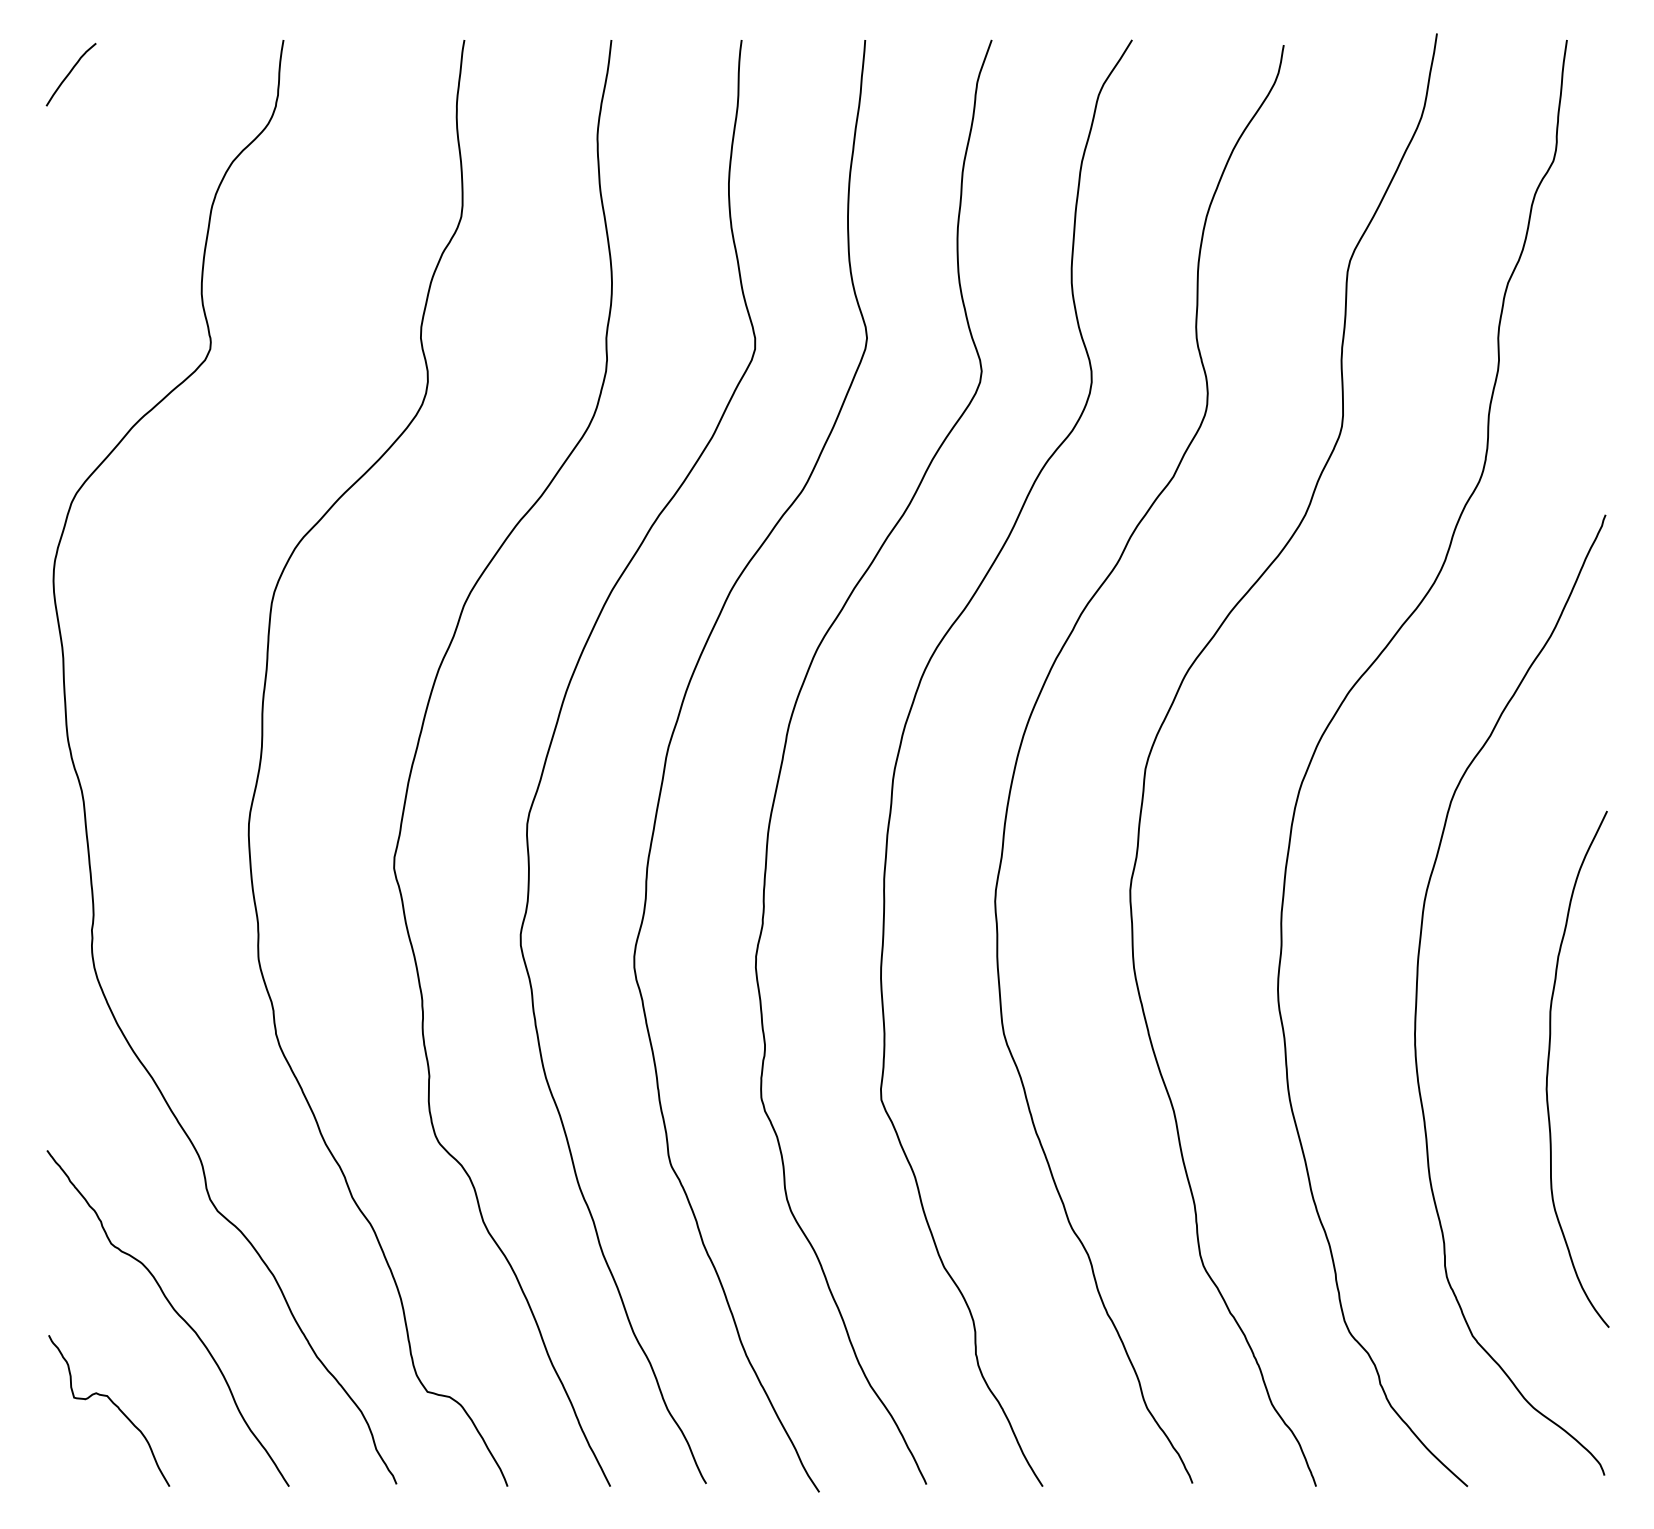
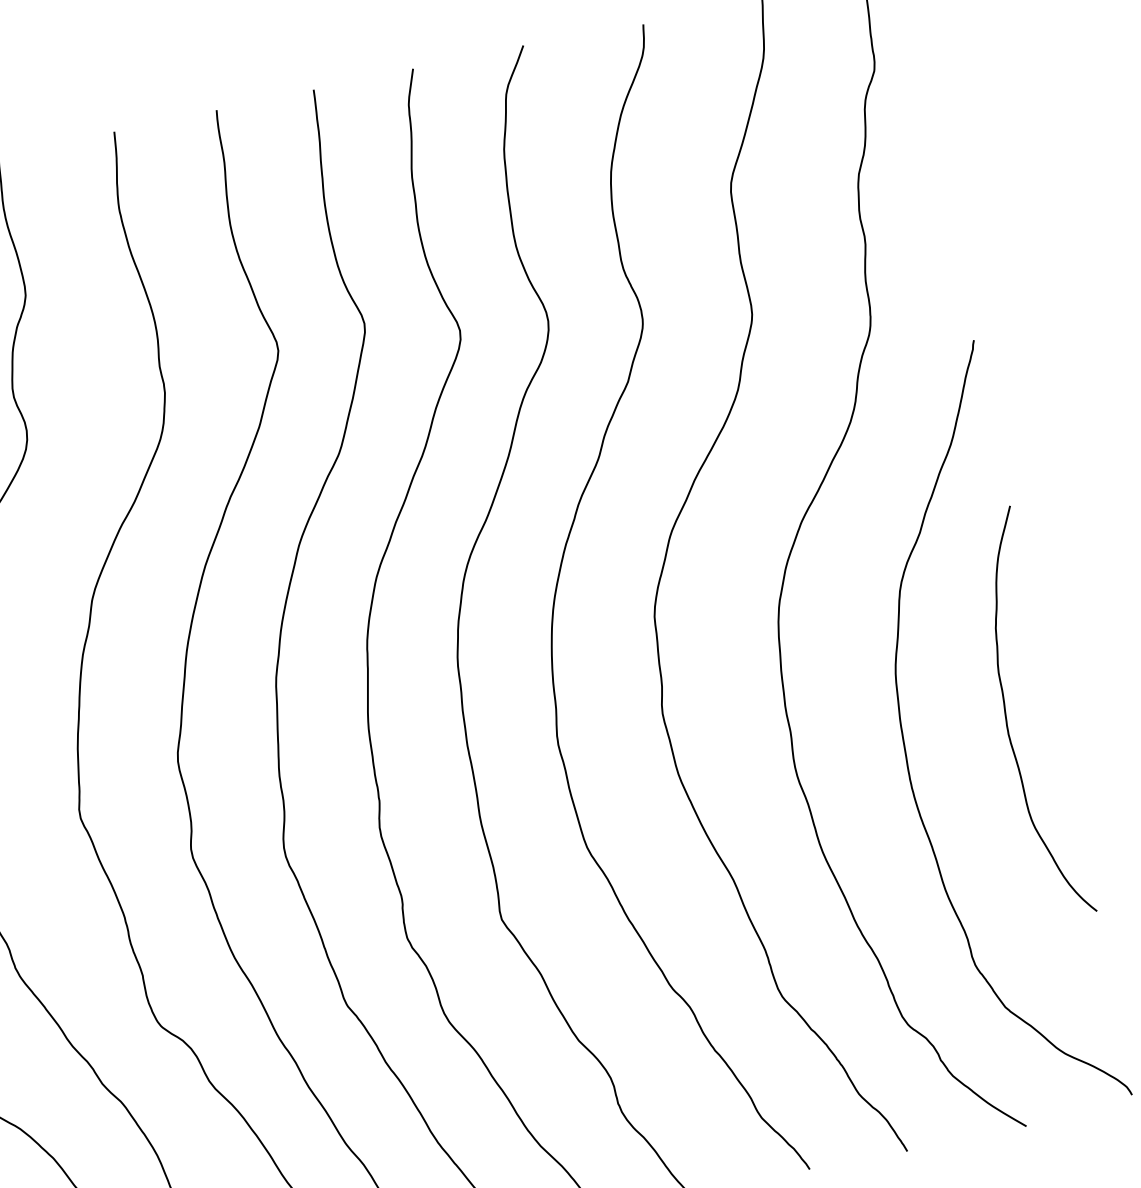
curve: (1549, 1061) -> (1006, 712), moved

